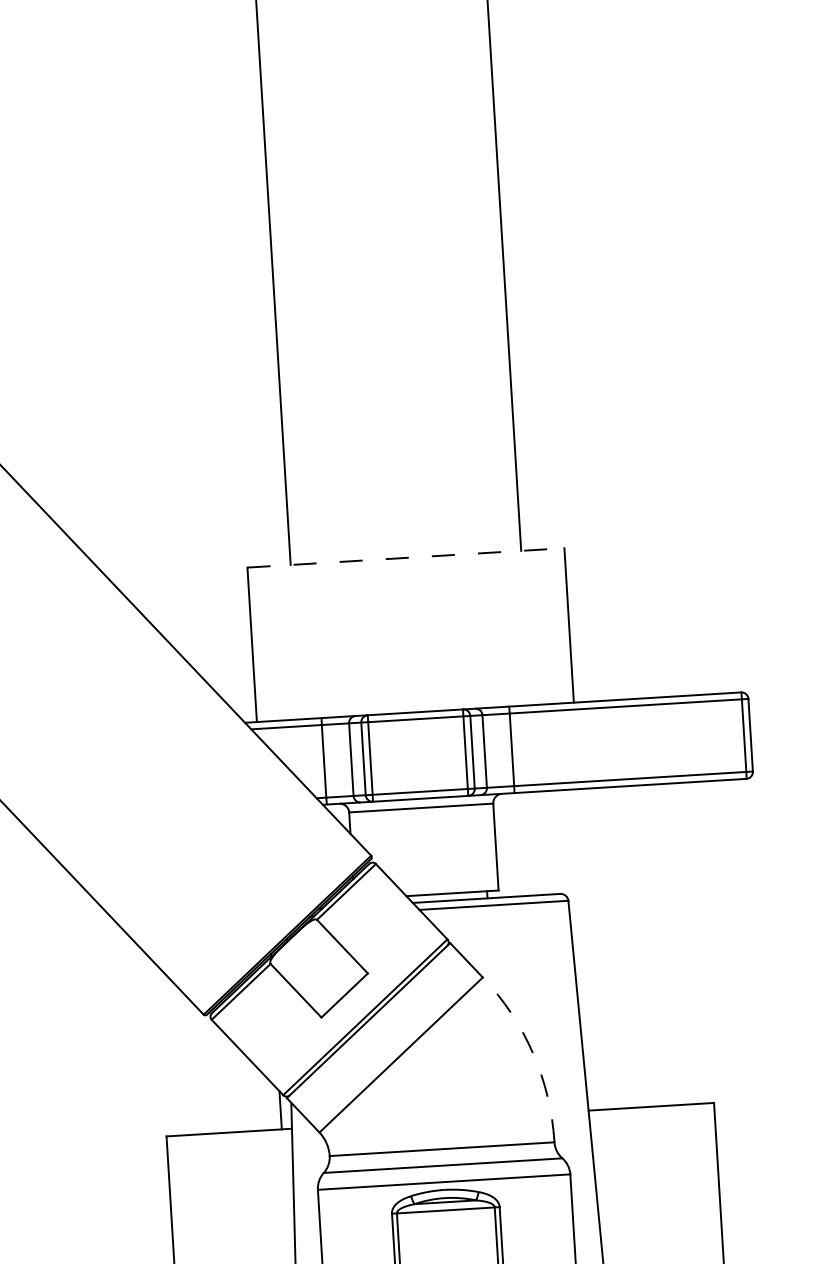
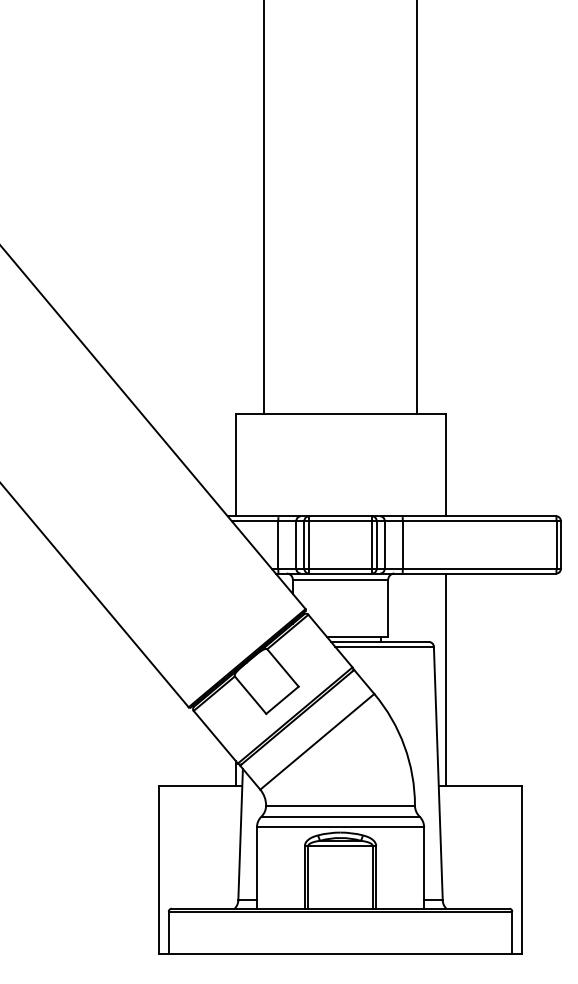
line: (405, 558) -> (340, 414), dashed -> solid
line: (588, 949) -> (445, 679), added
arc: (533, 1054) -> (404, 746), dashed -> solid

